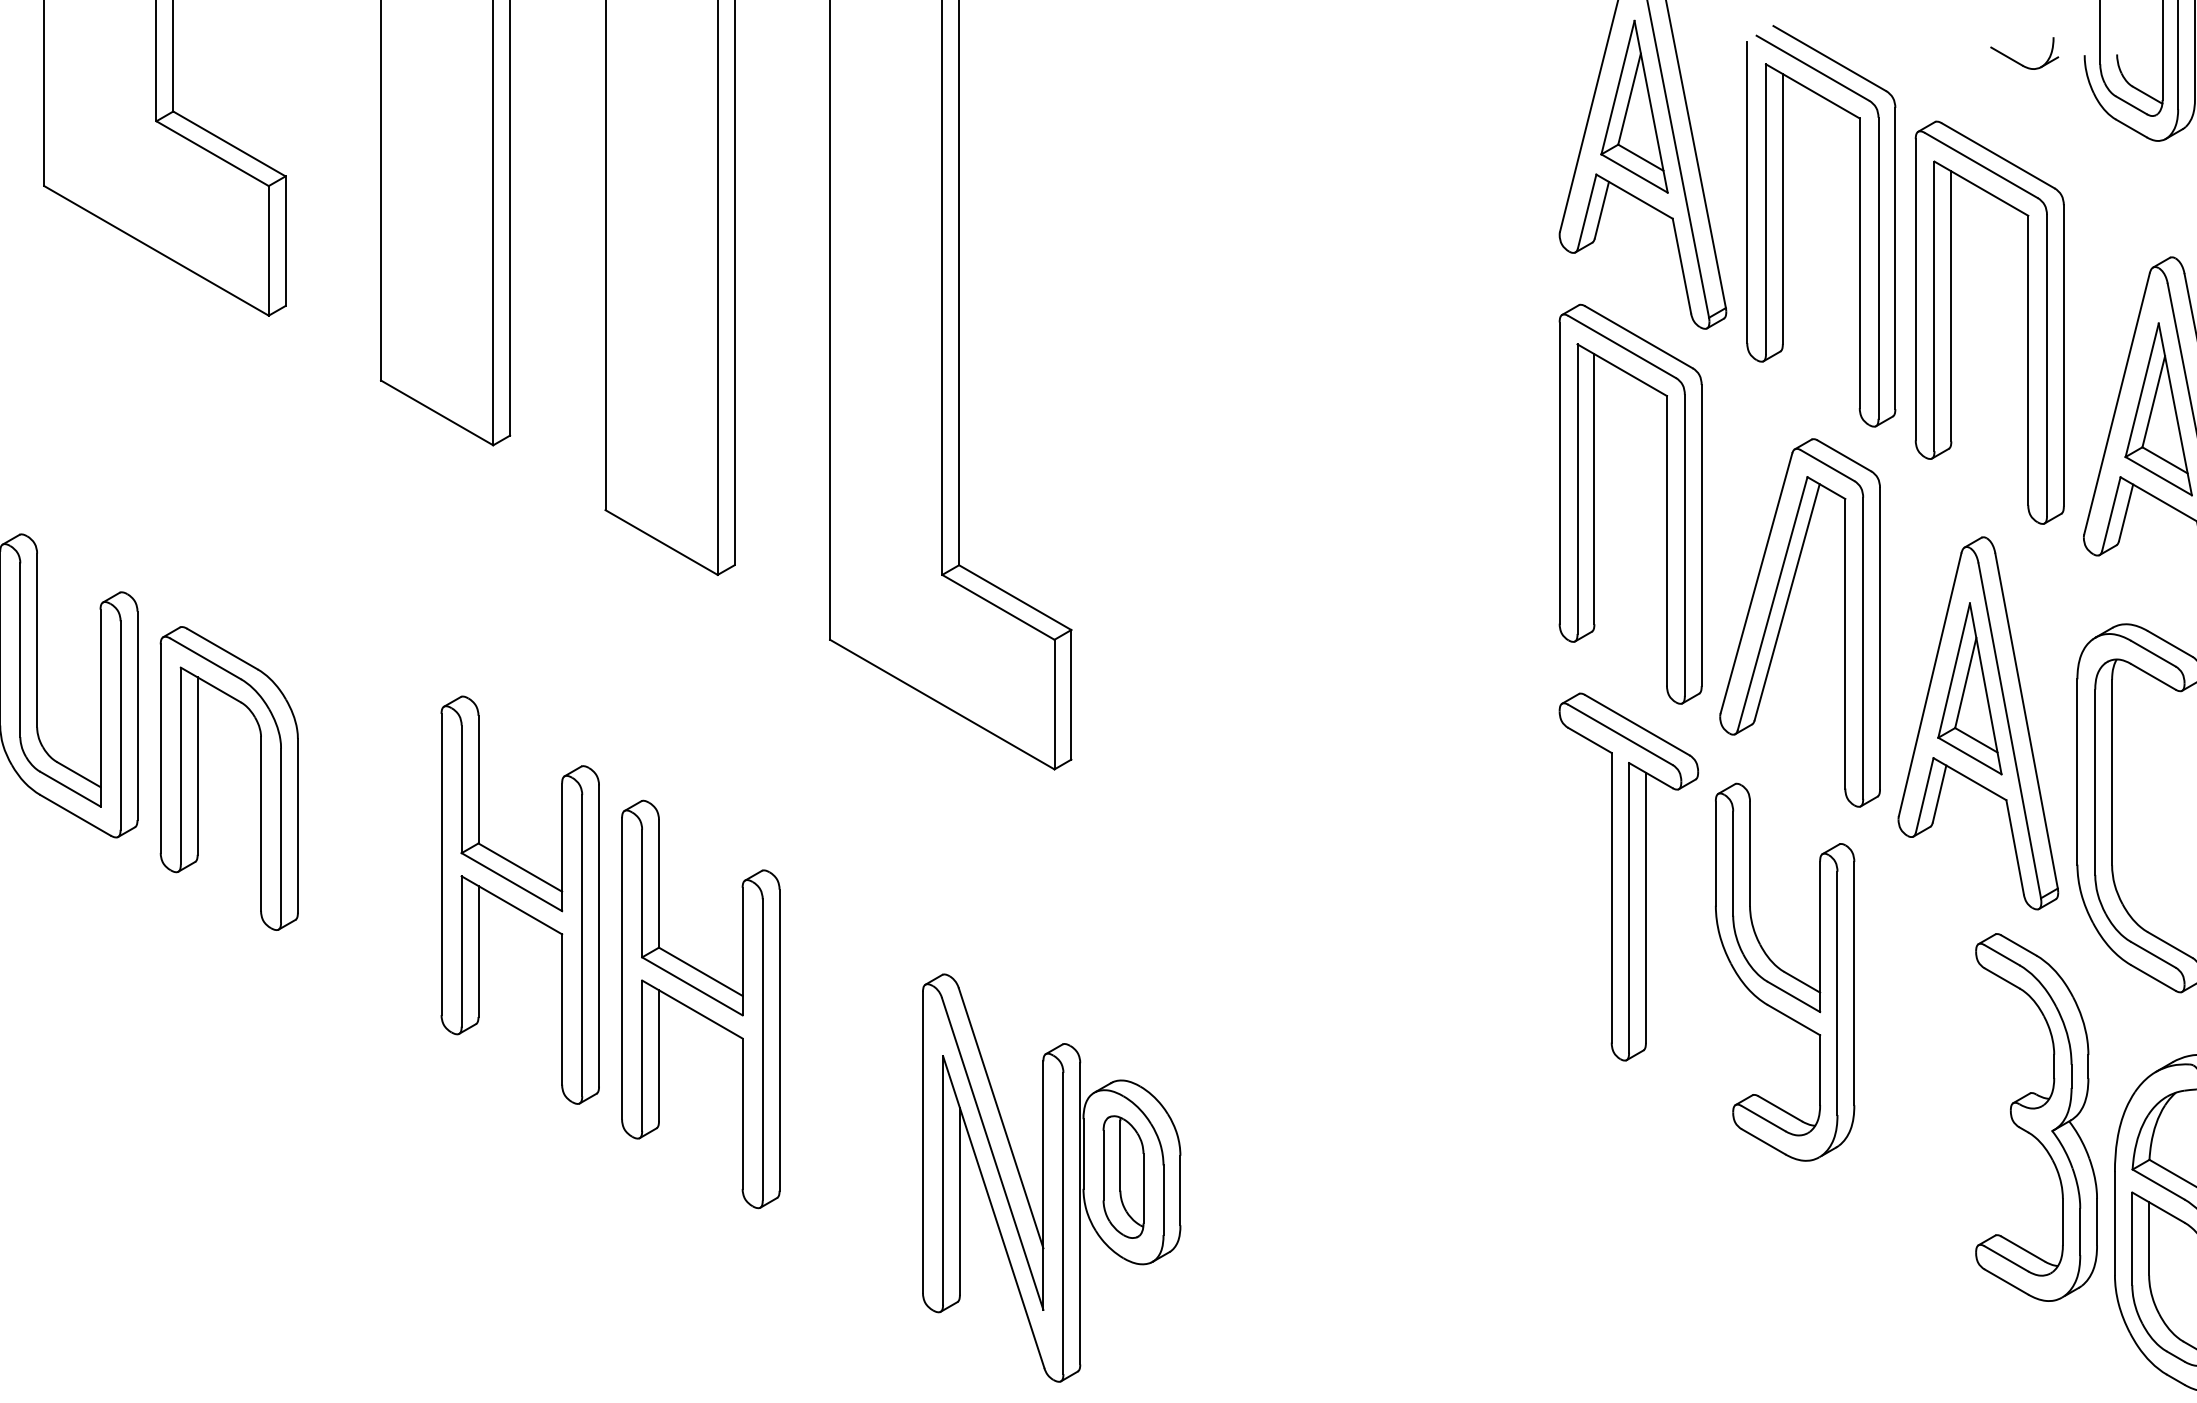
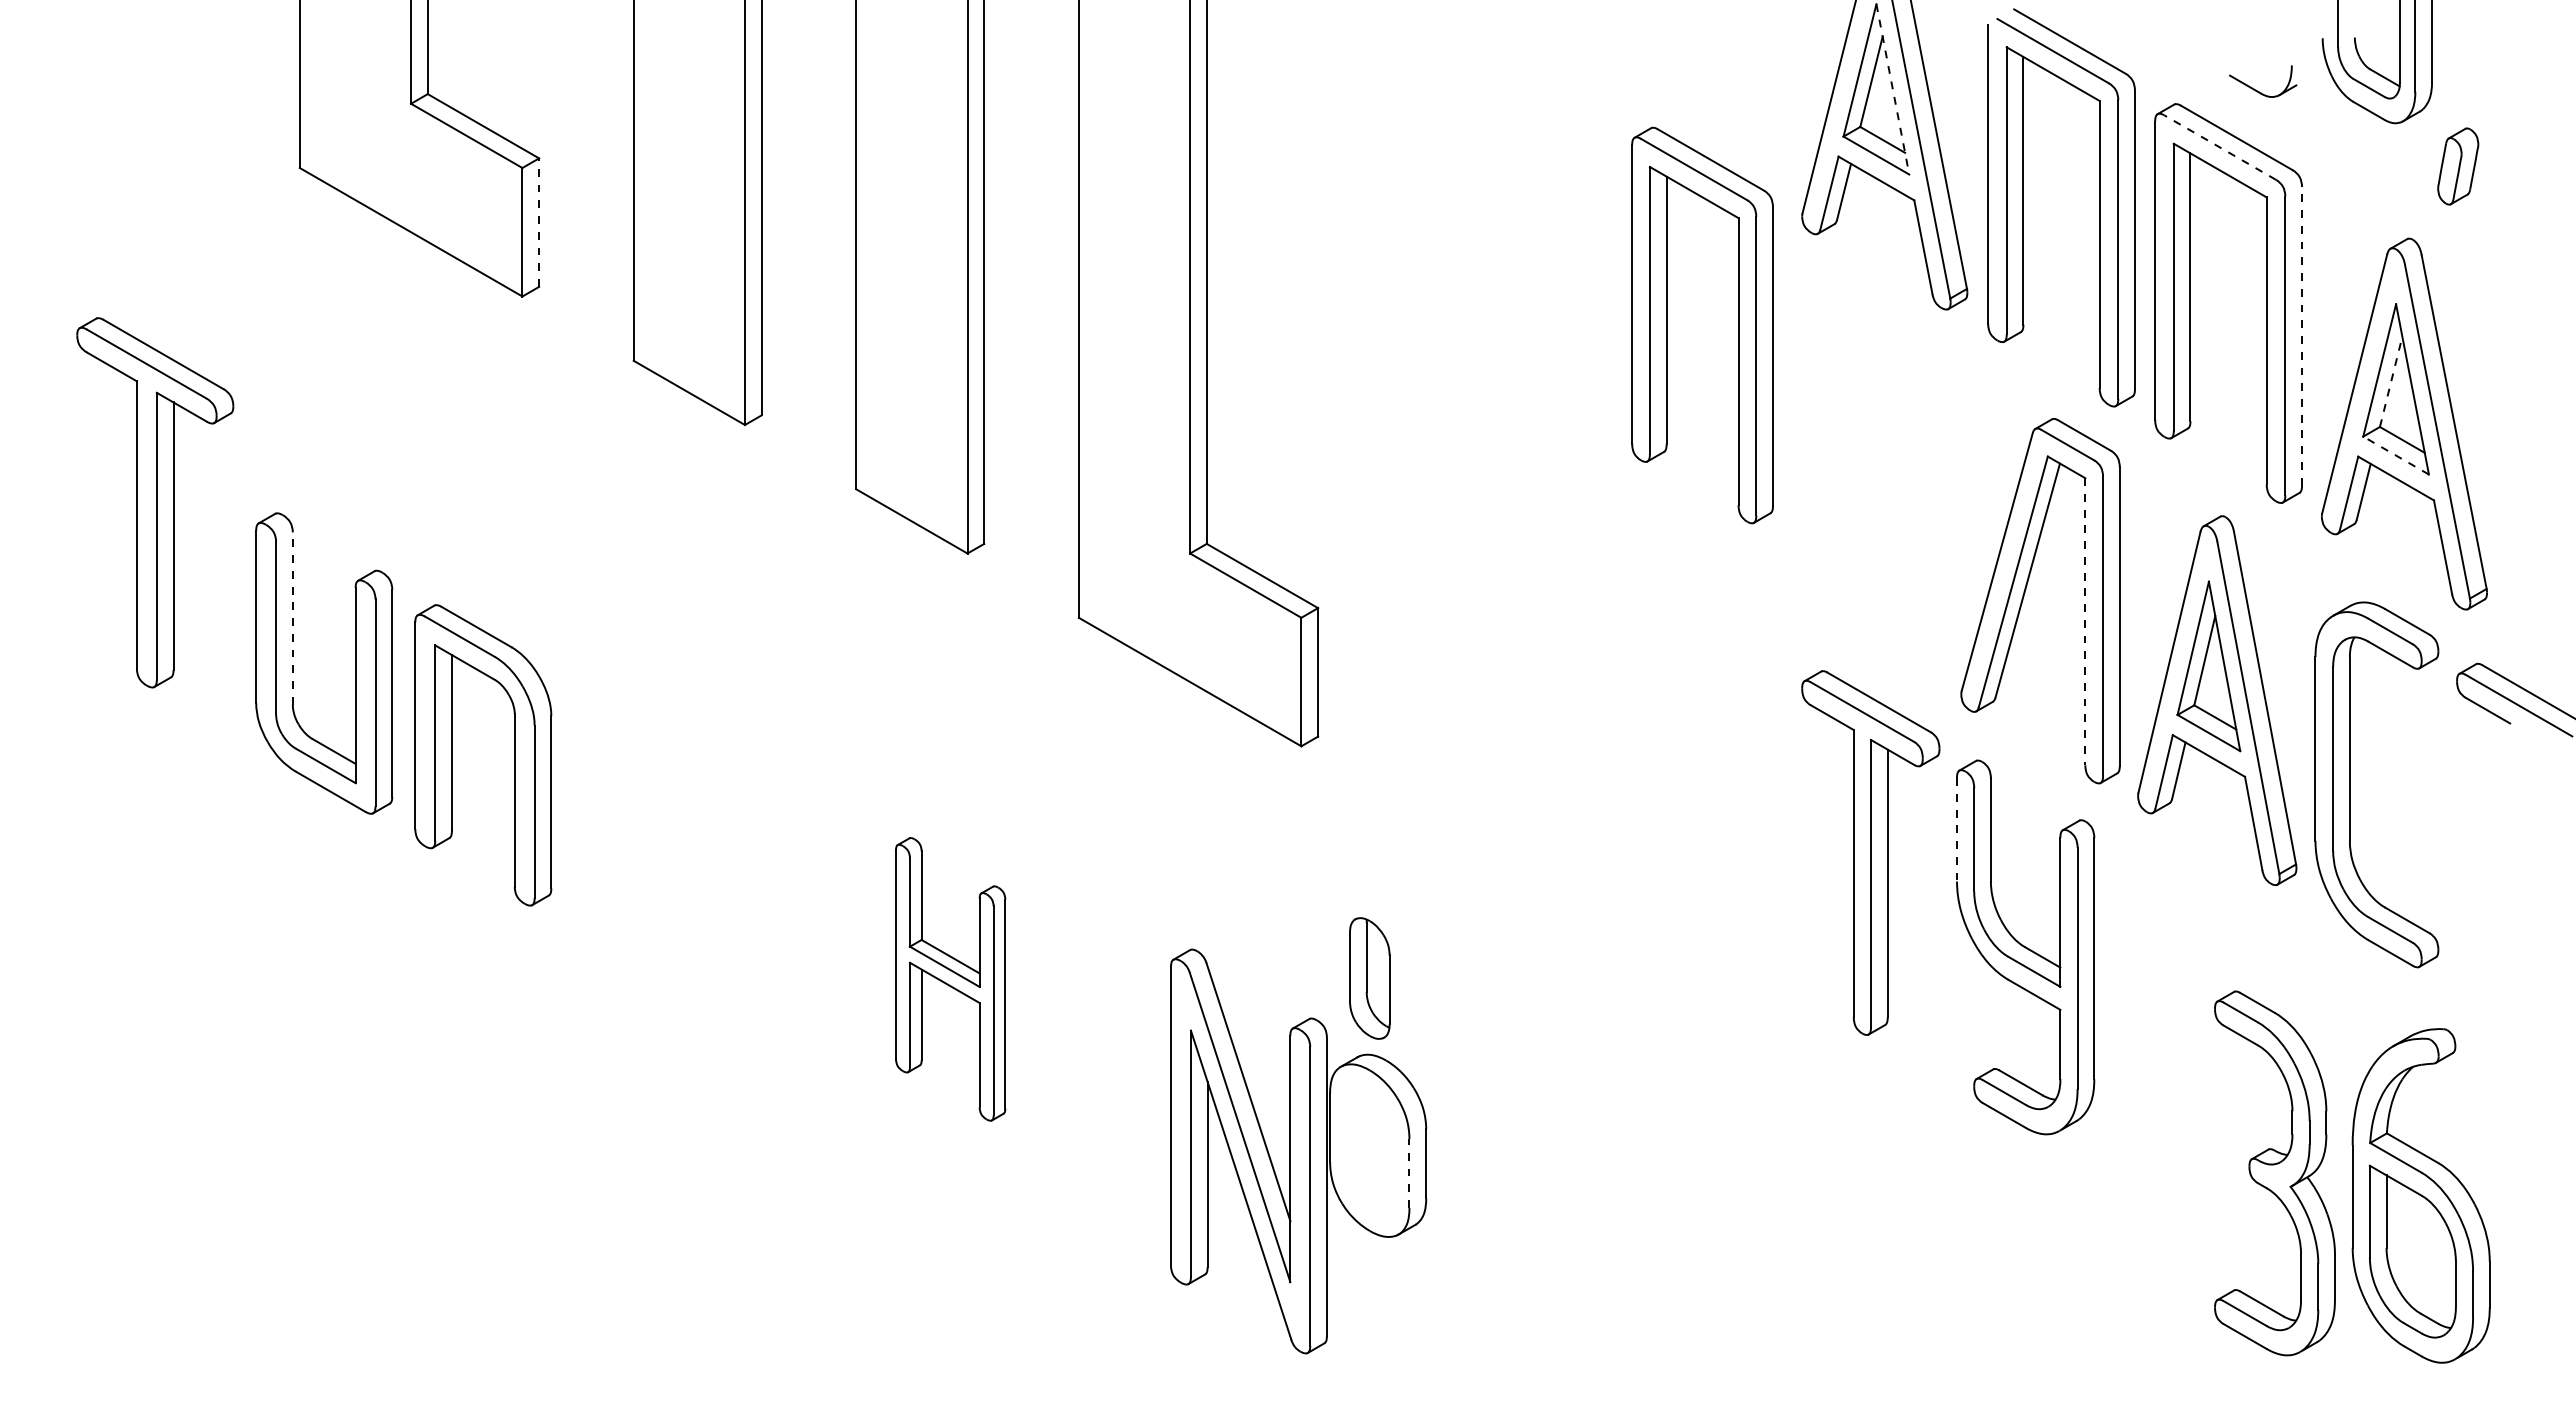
part: (2017, 61) -> (2256, 89), moved
line: (1650, 106) -> (1892, 89), solid -> dashed
line: (1980, 165) -> (2219, 147), solid -> dashed
line: (286, 241) -> (539, 222), solid -> dashed
line: (2064, 355) -> (2302, 335), solid -> dashed
line: (2154, 401) -> (2391, 381), solid -> dashed
line: (2159, 476) -> (2396, 455), solid -> dashed
part: (1595, 504) -> (1667, 325), moved
line: (36, 640) -> (292, 618), solid -> dashed
line: (1845, 643) -> (2085, 621), solid -> dashed
line: (1716, 853) -> (1957, 829), solid -> dashed
part: (520, 899) -> (771, 875), removed
part: (700, 1004) -> (950, 979), size x0.7
part: (2036, 1117) -> (2274, 1173), moved
part: (1123, 1177) -> (1369, 978), moved
line: (1163, 1199) -> (1409, 1172), solid -> dashed

